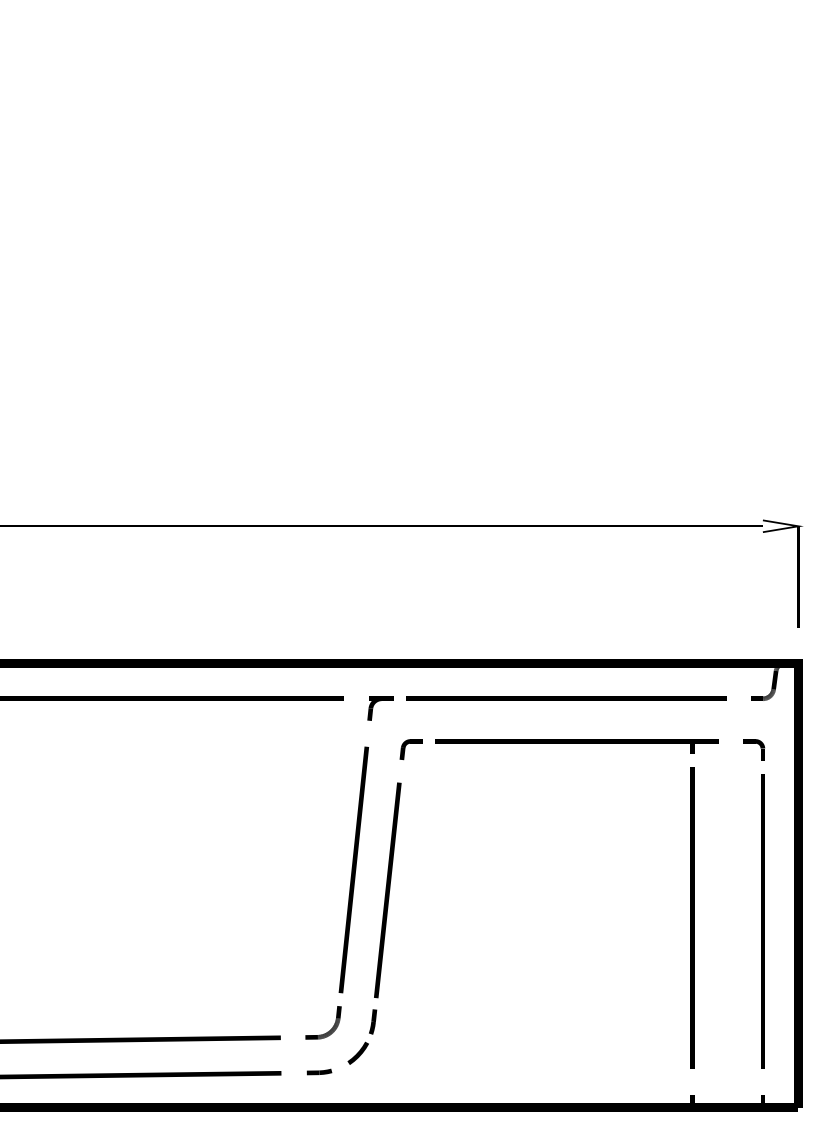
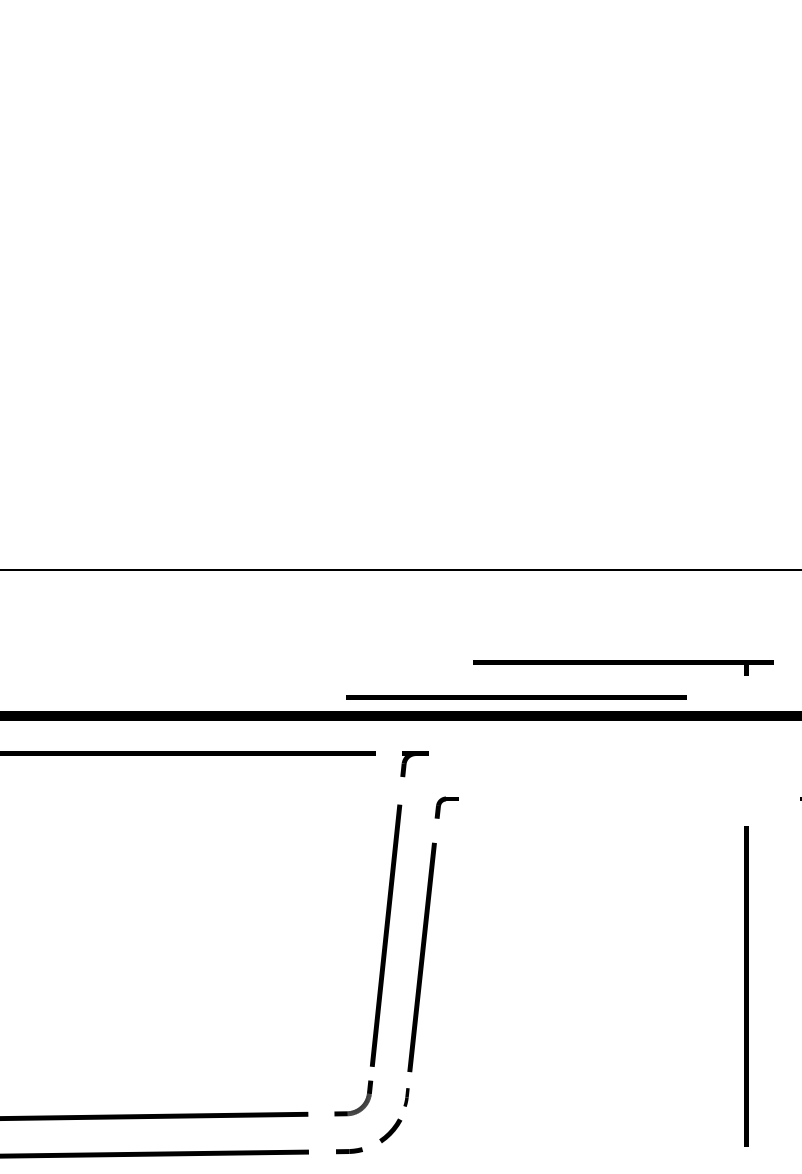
line: (566, 698) -> (516, 696), moved
part: (576, 746) -> (622, 668), moved
part: (373, 1021) -> (406, 1096), size x0.7

